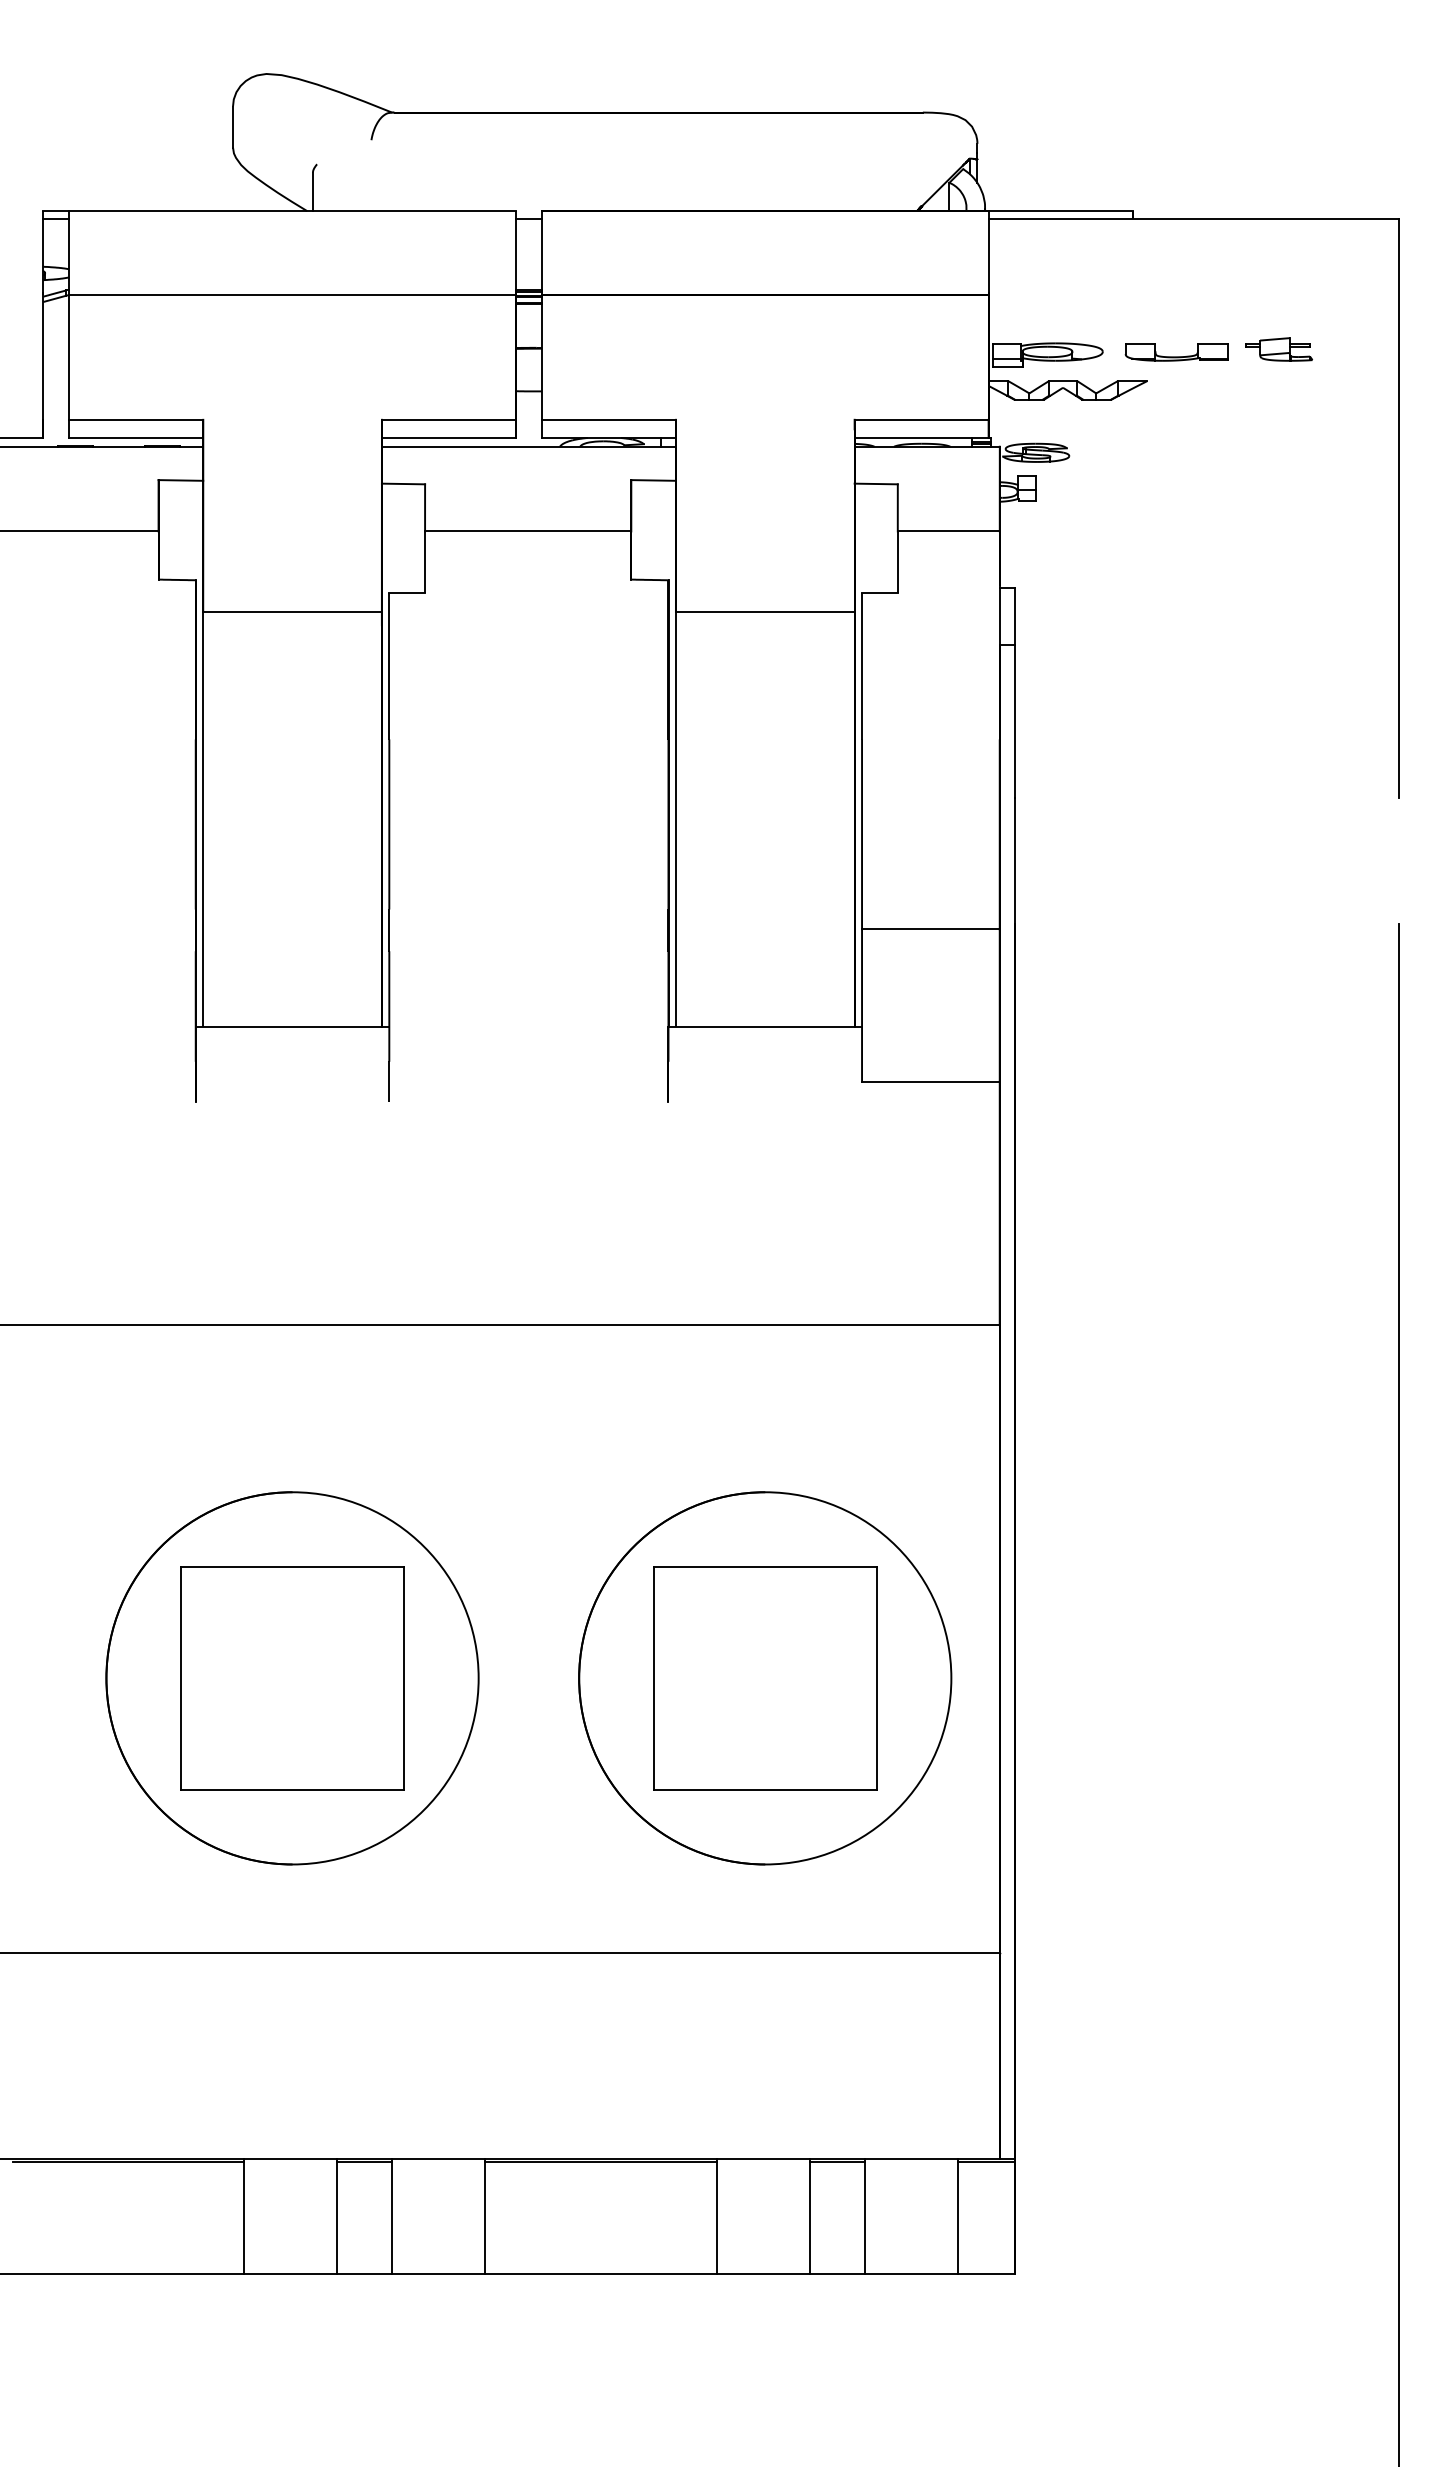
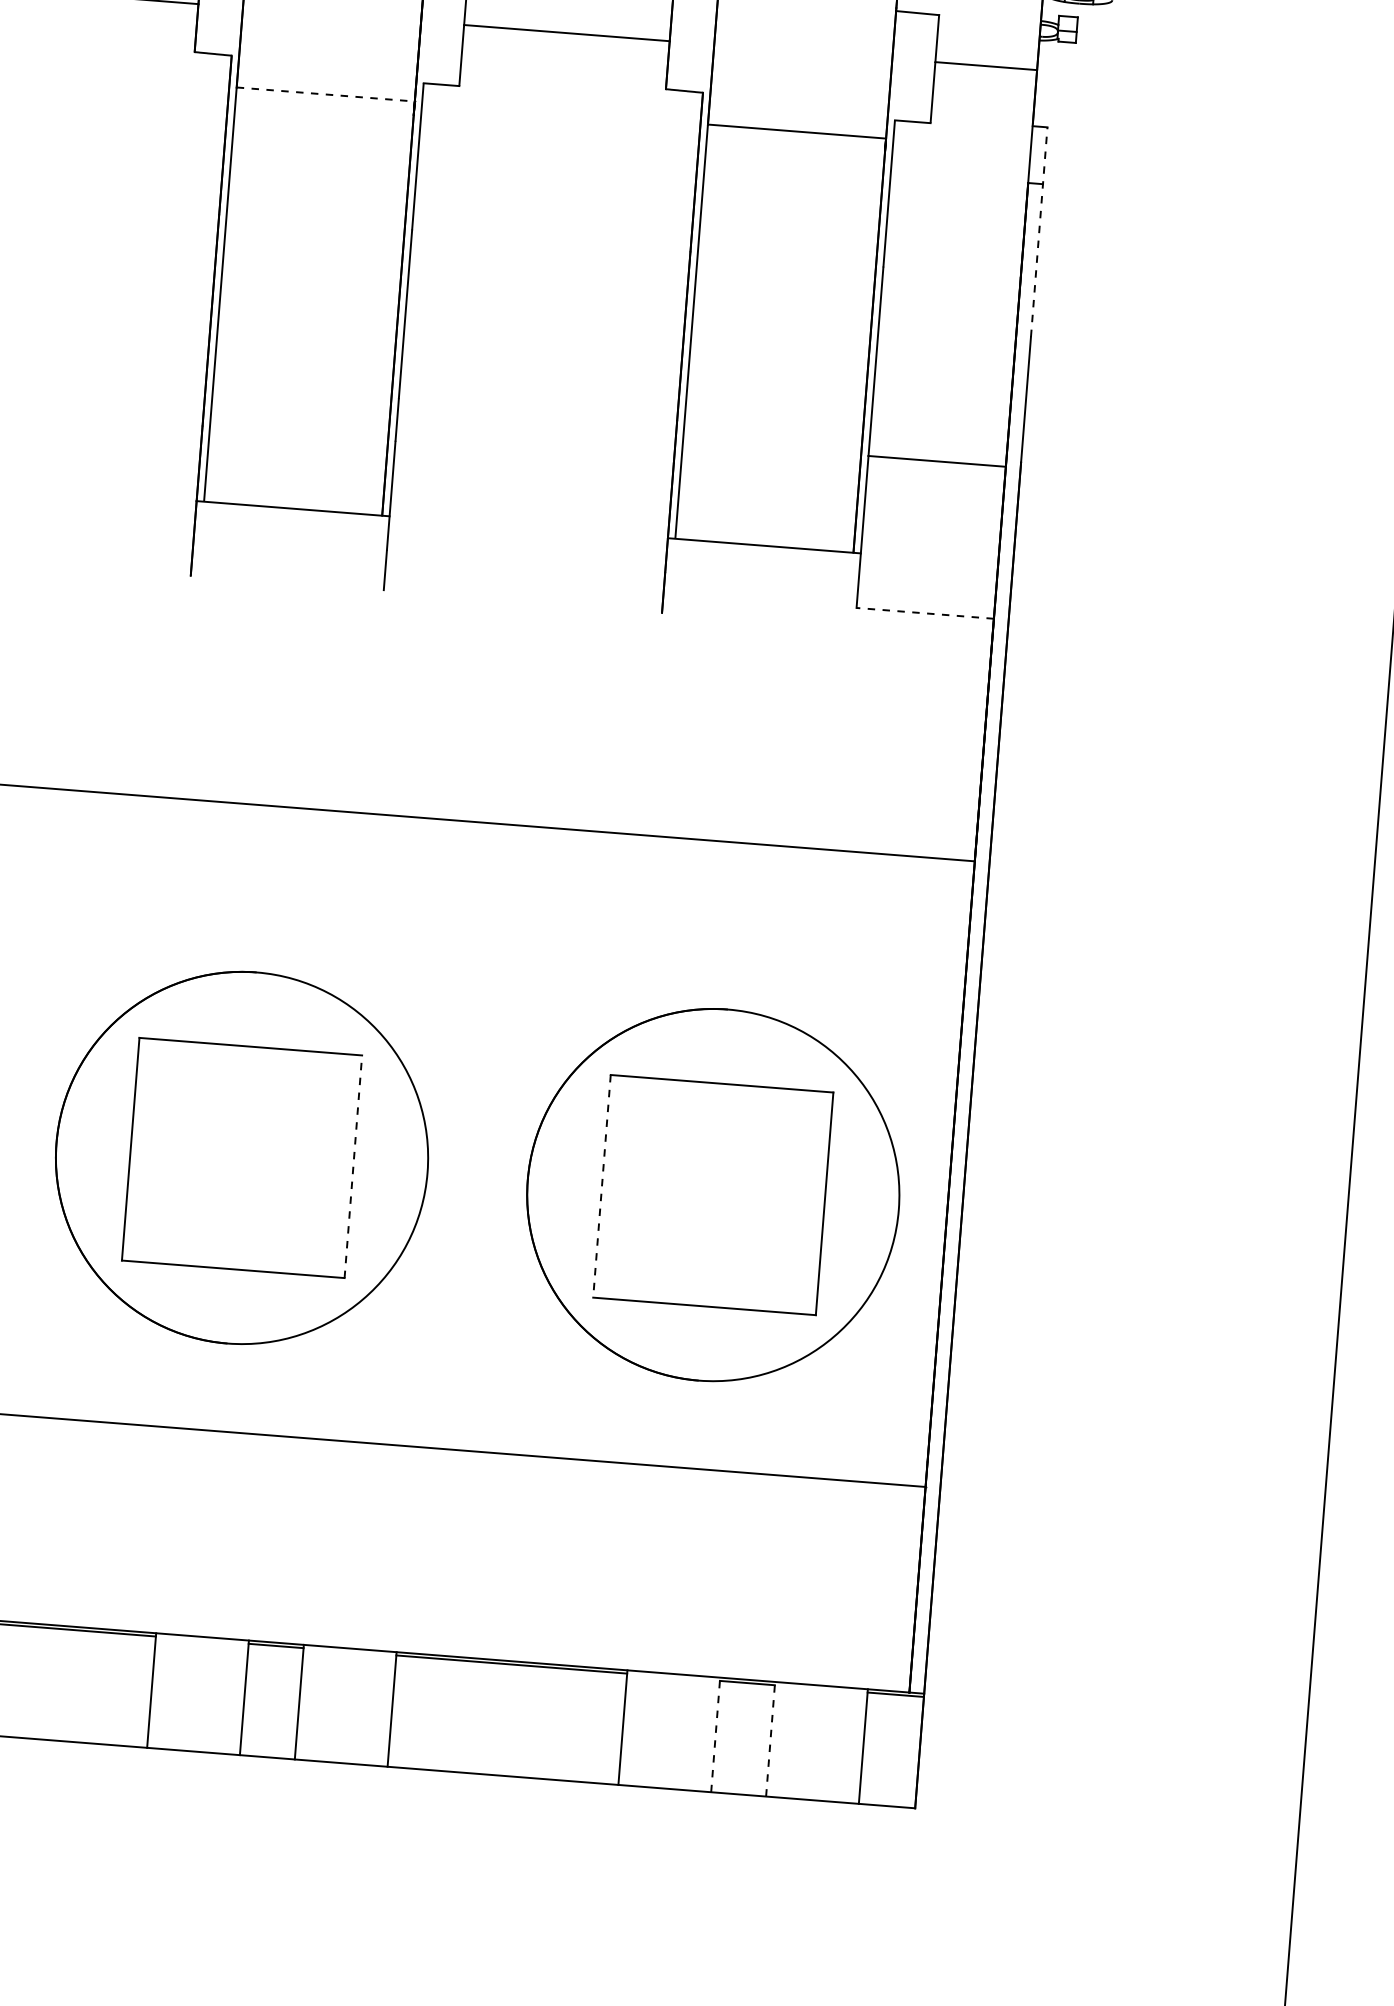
line: (293, 611) -> (326, 94), solid -> dashed
line: (1014, 692) -> (1039, 231), solid -> dashed
line: (930, 1081) -> (924, 613), solid -> dashed
line: (404, 1678) -> (353, 1166), solid -> dashed
line: (653, 1678) -> (601, 1186), solid -> dashed
line: (810, 2215) -> (716, 1734), solid -> dashed
line: (865, 2215) -> (771, 1738), solid -> dashed

